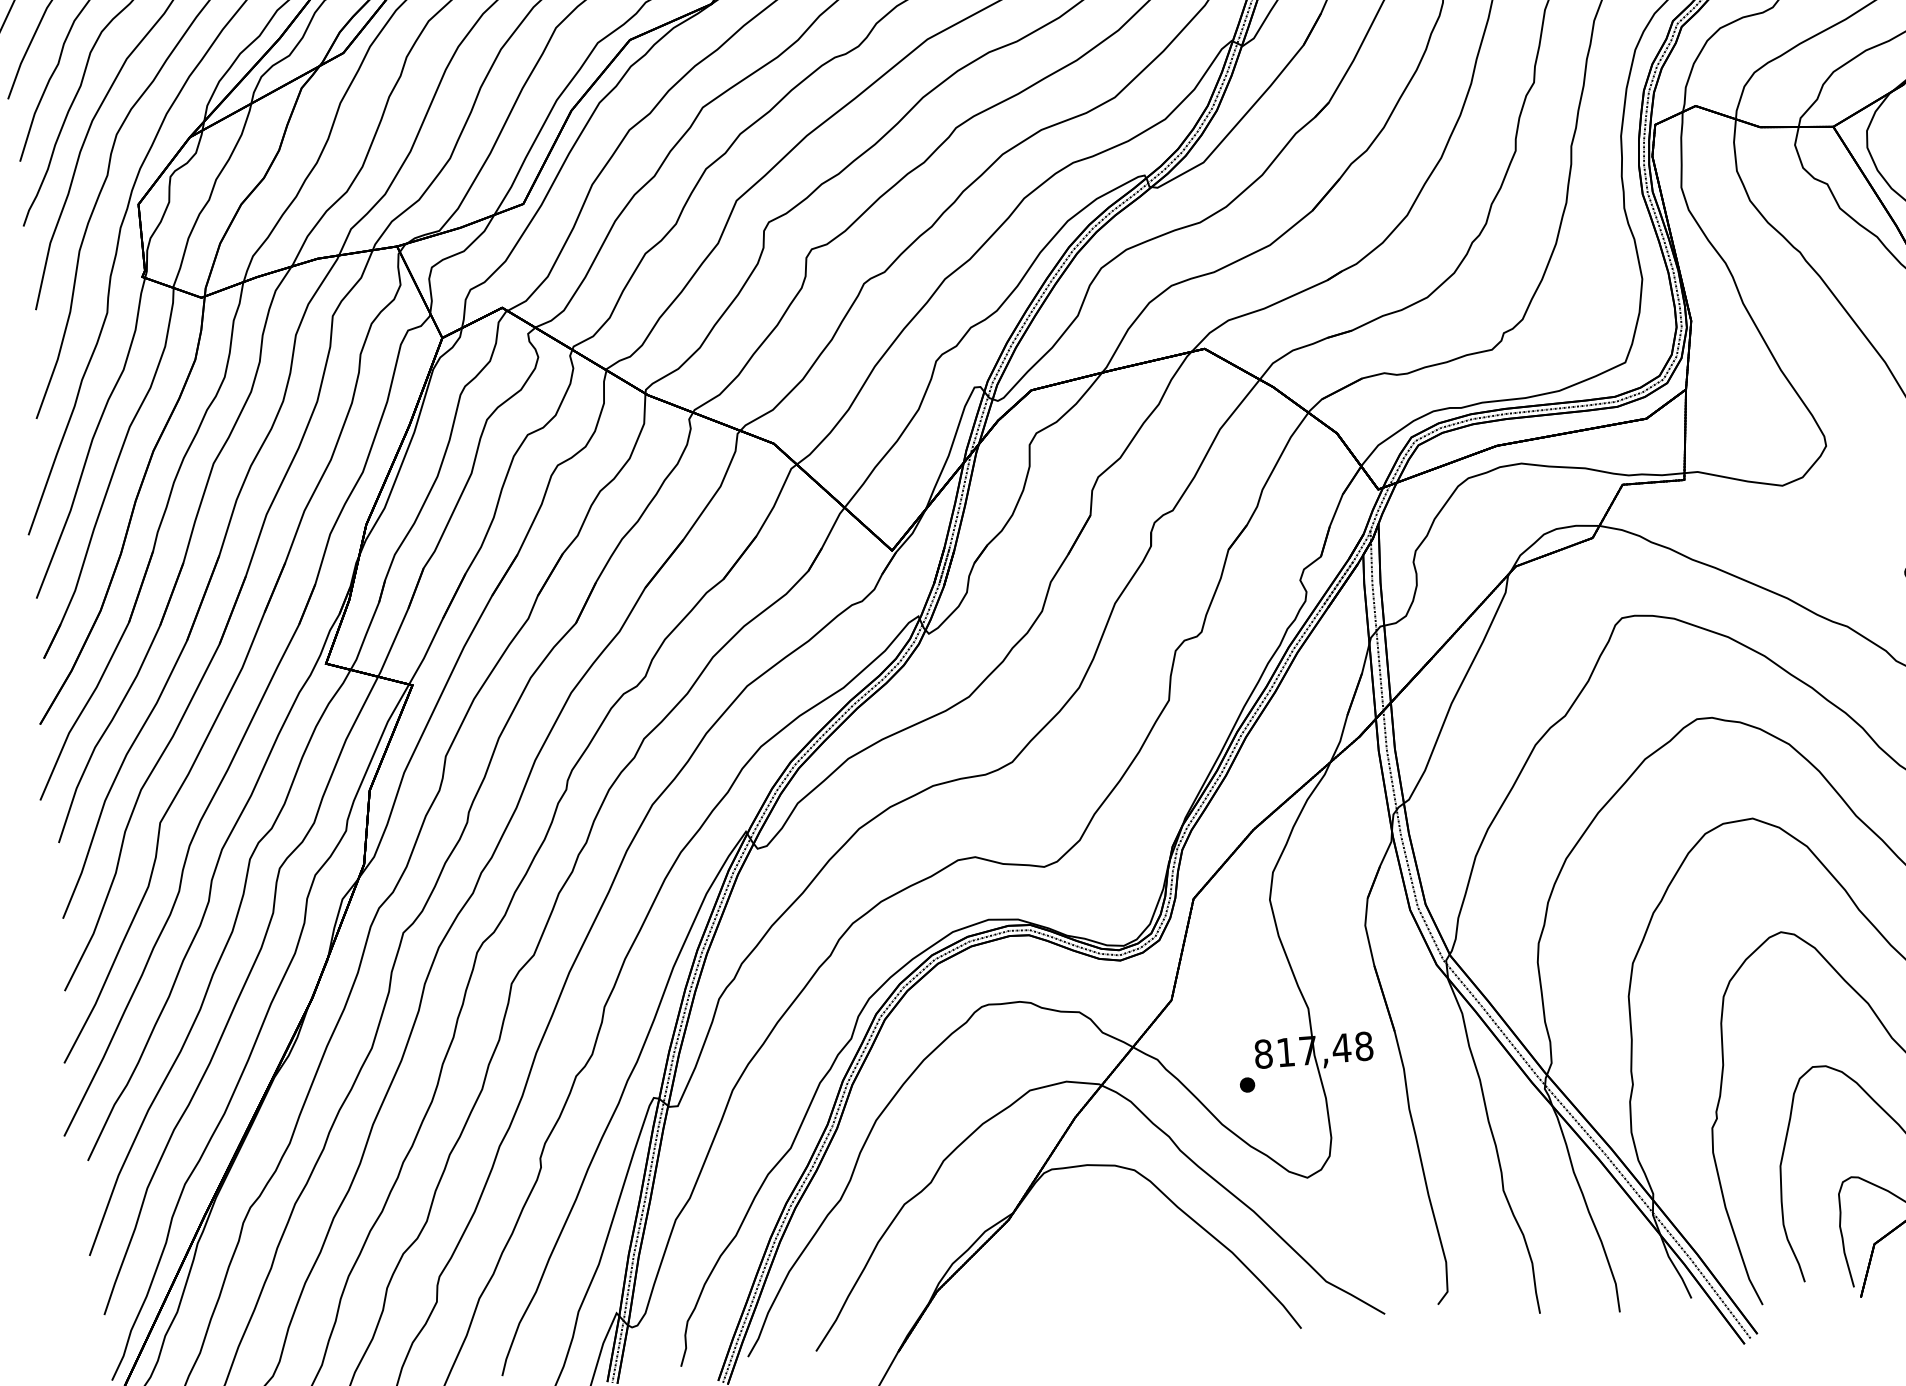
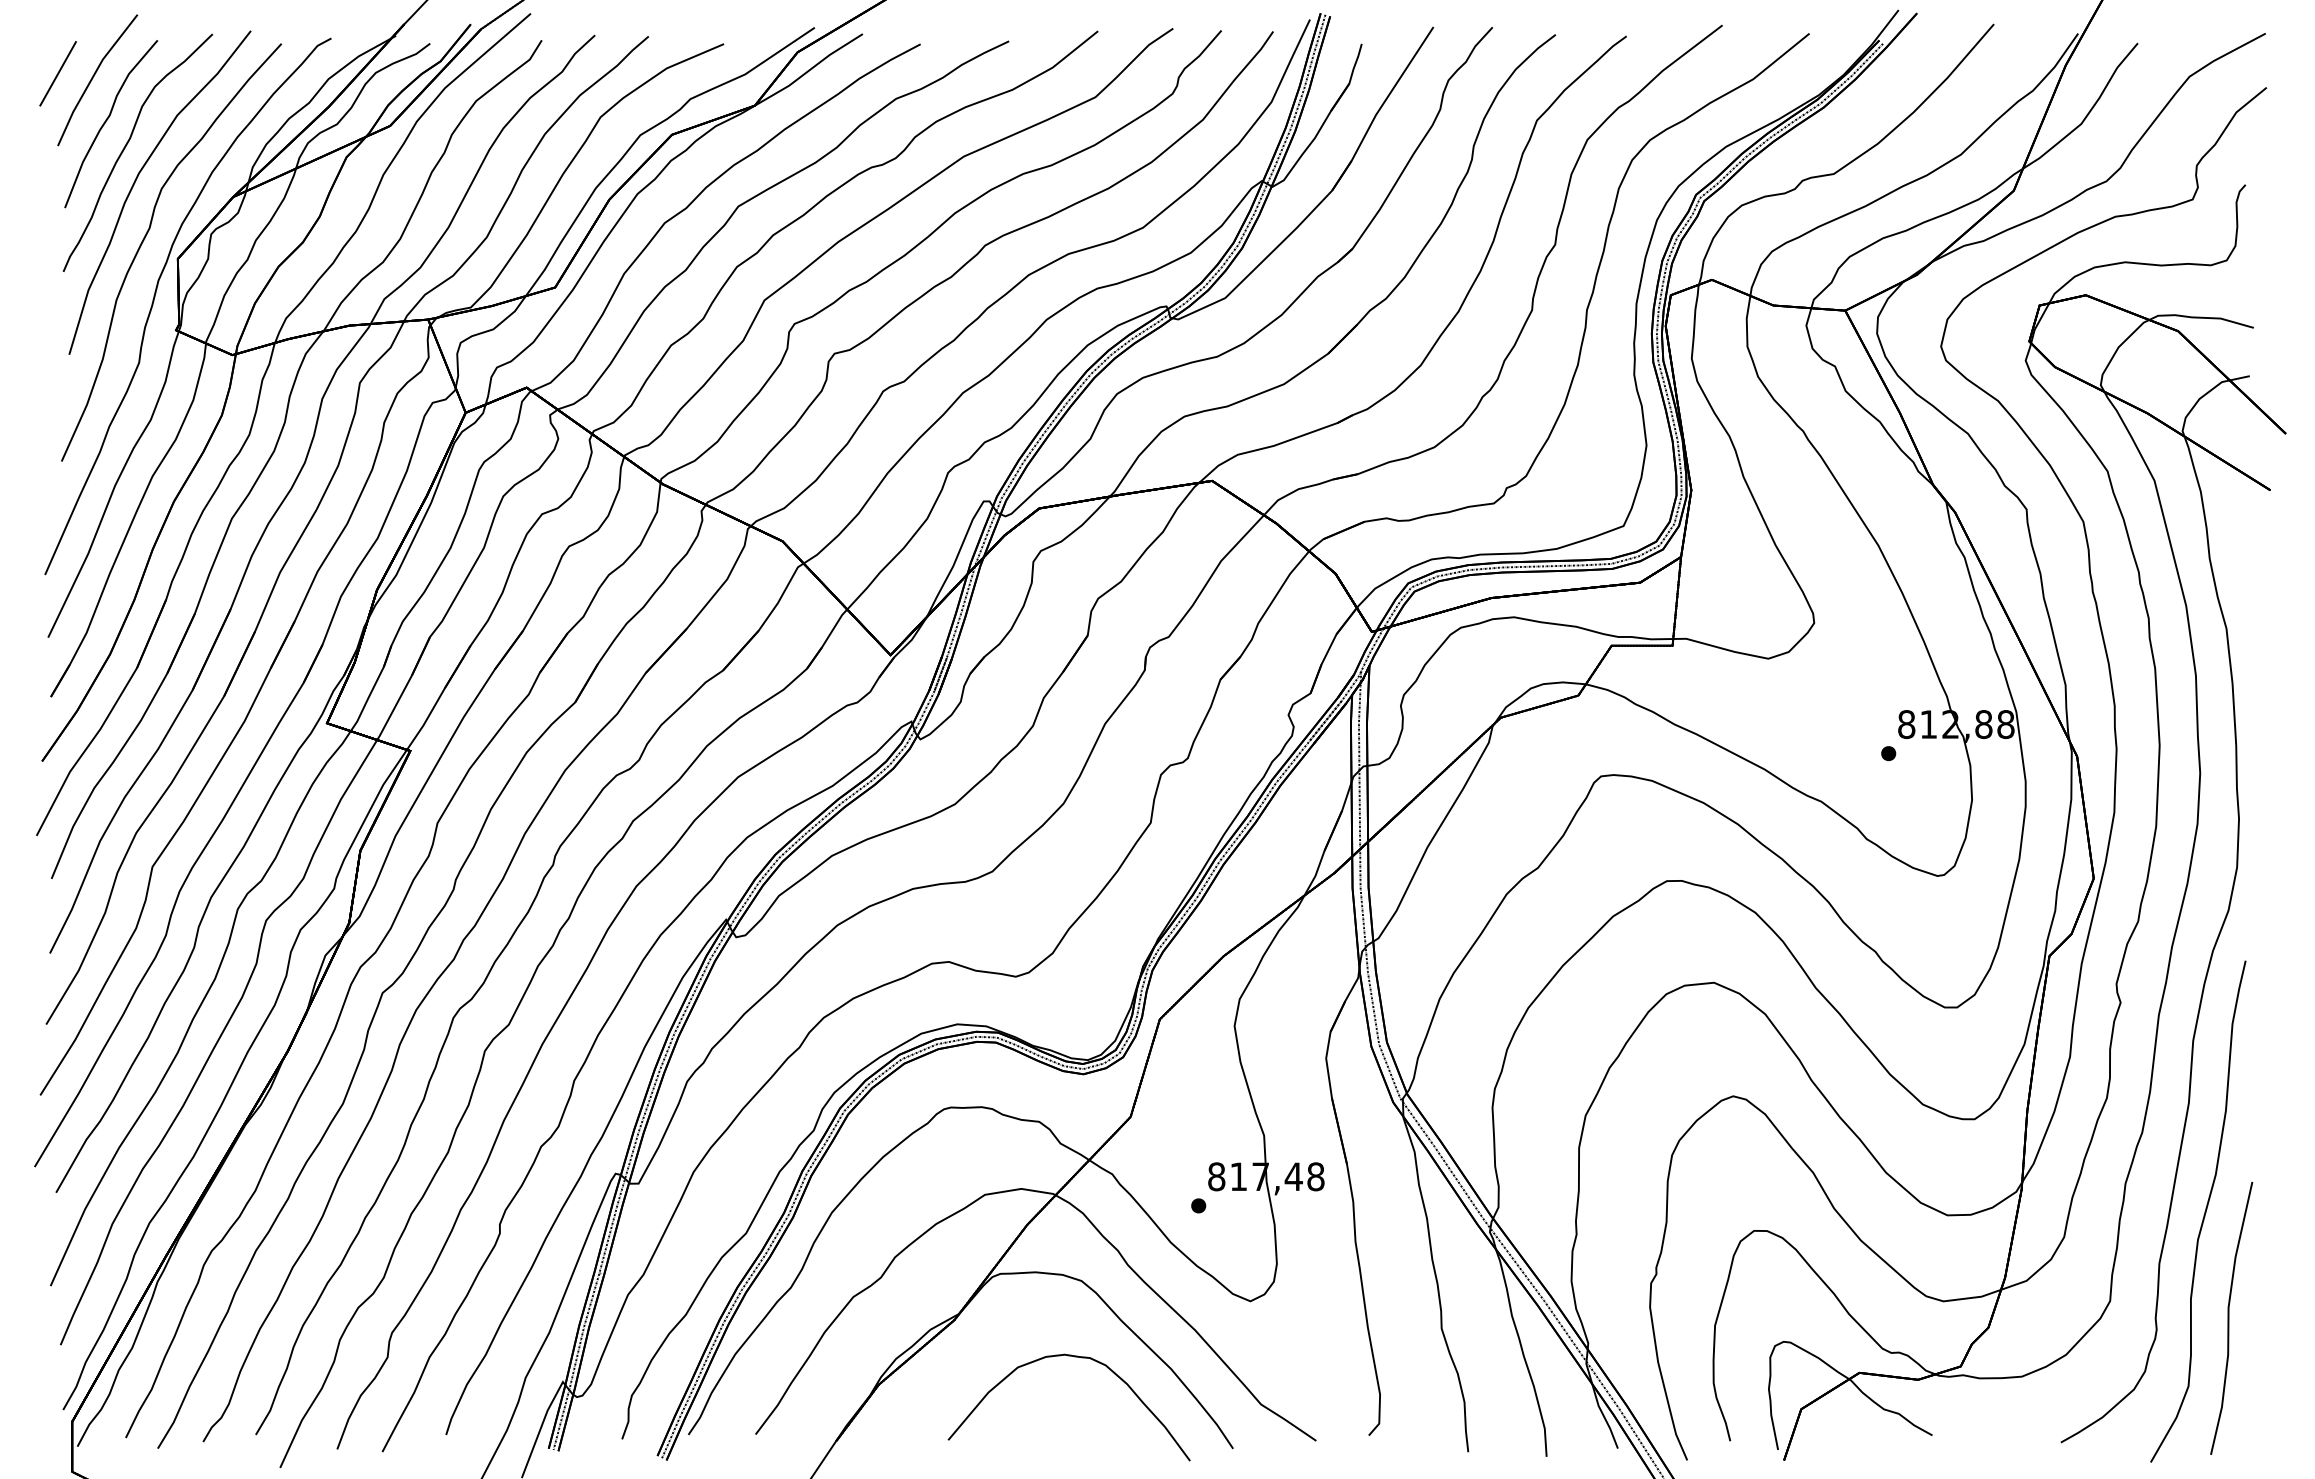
part: (1133, 1248) -> (1074, 1357), added

